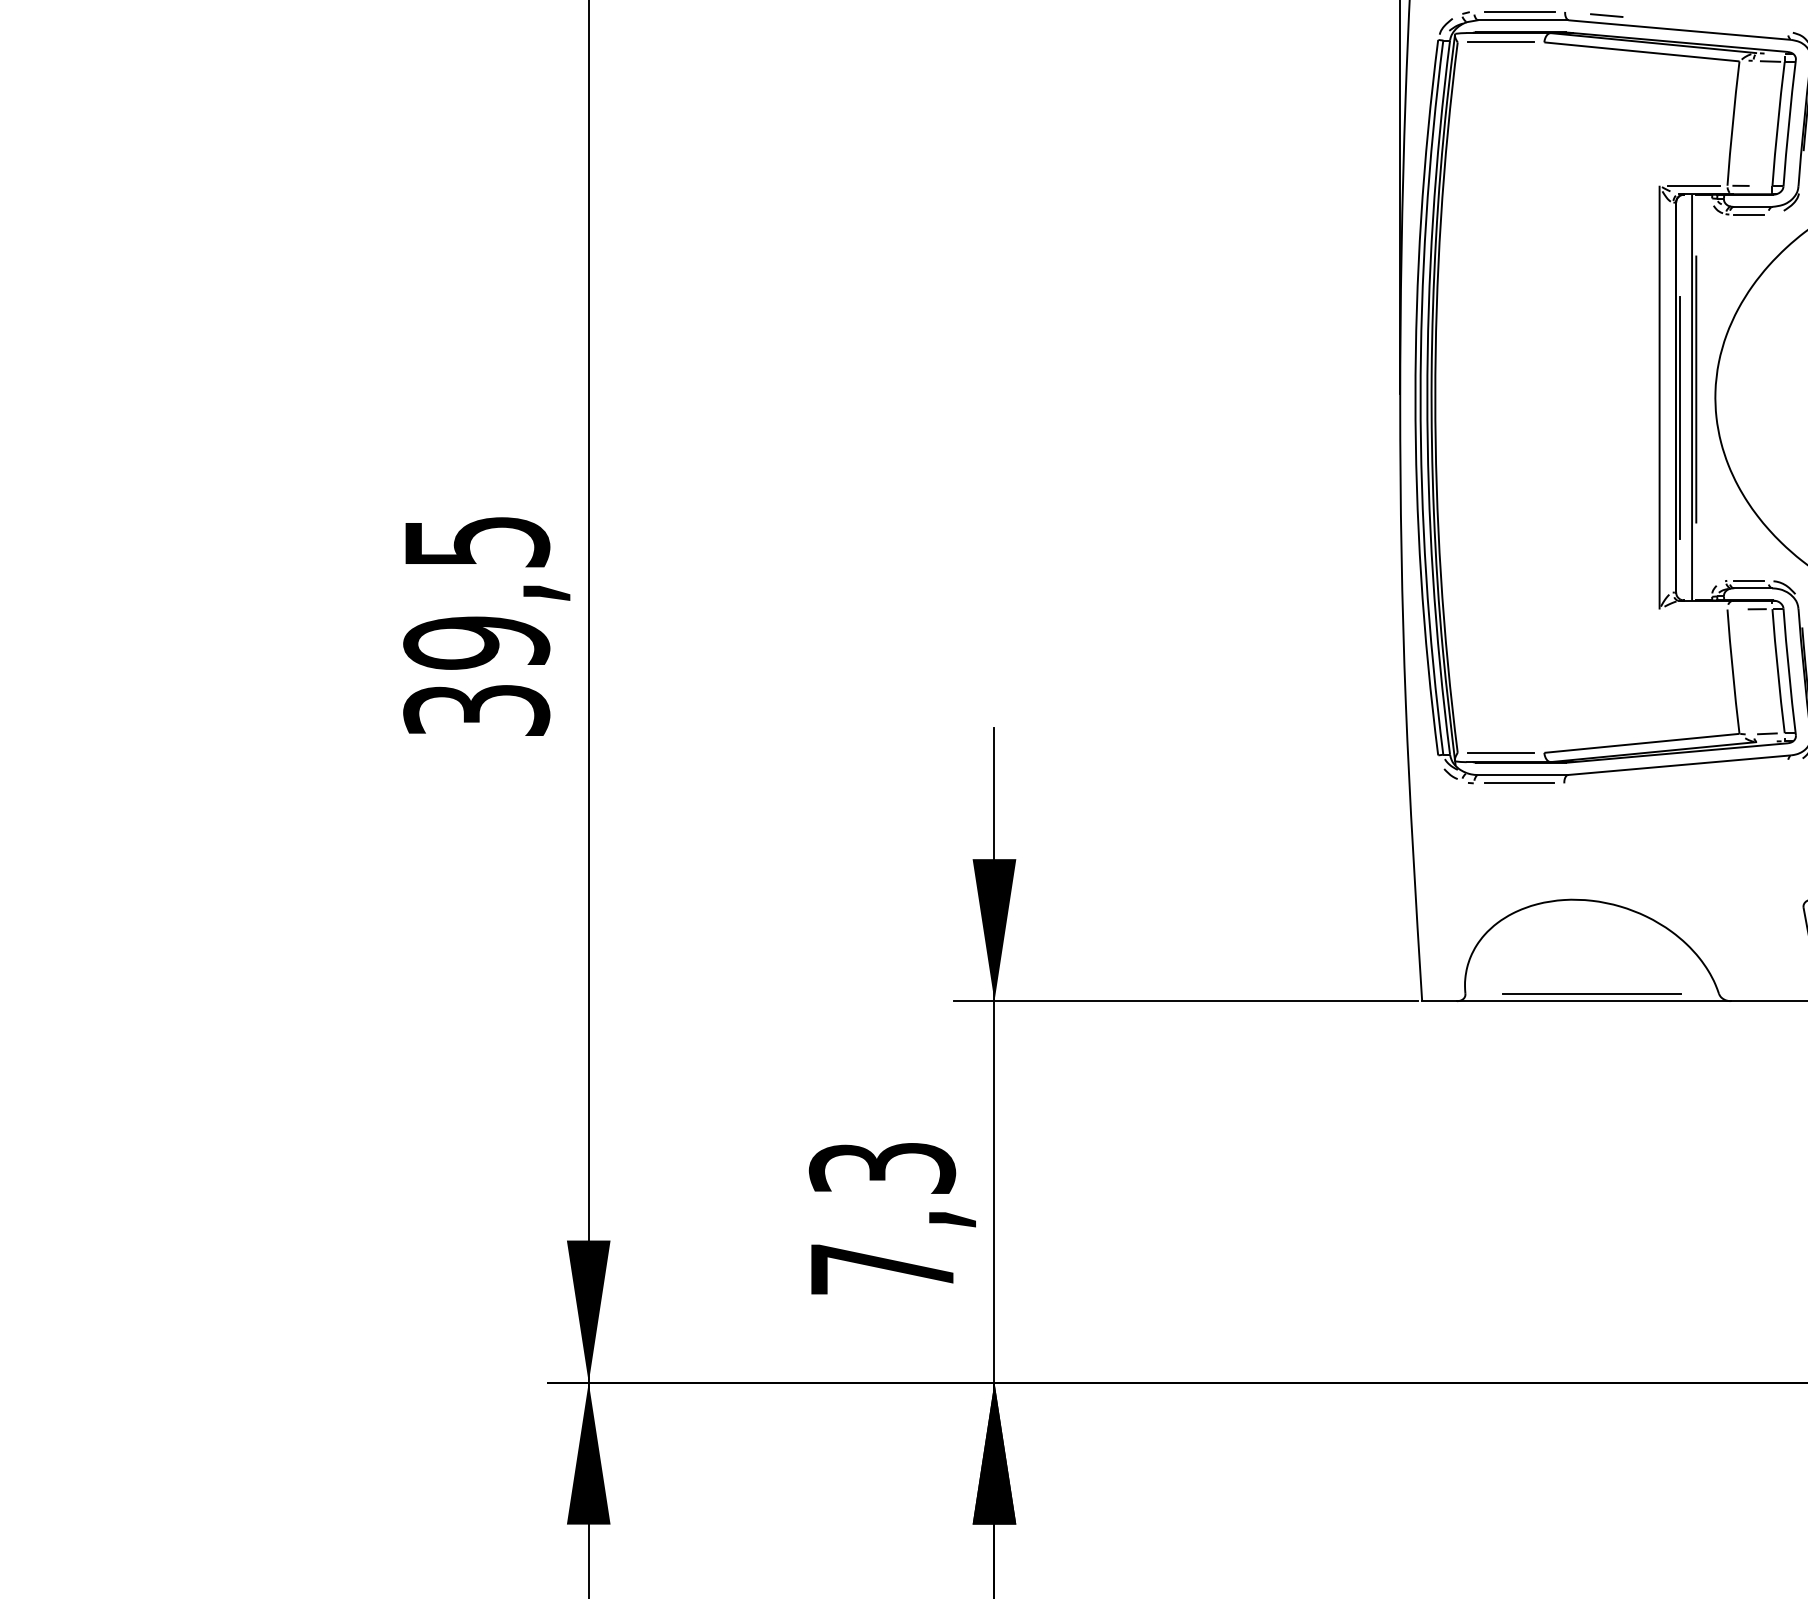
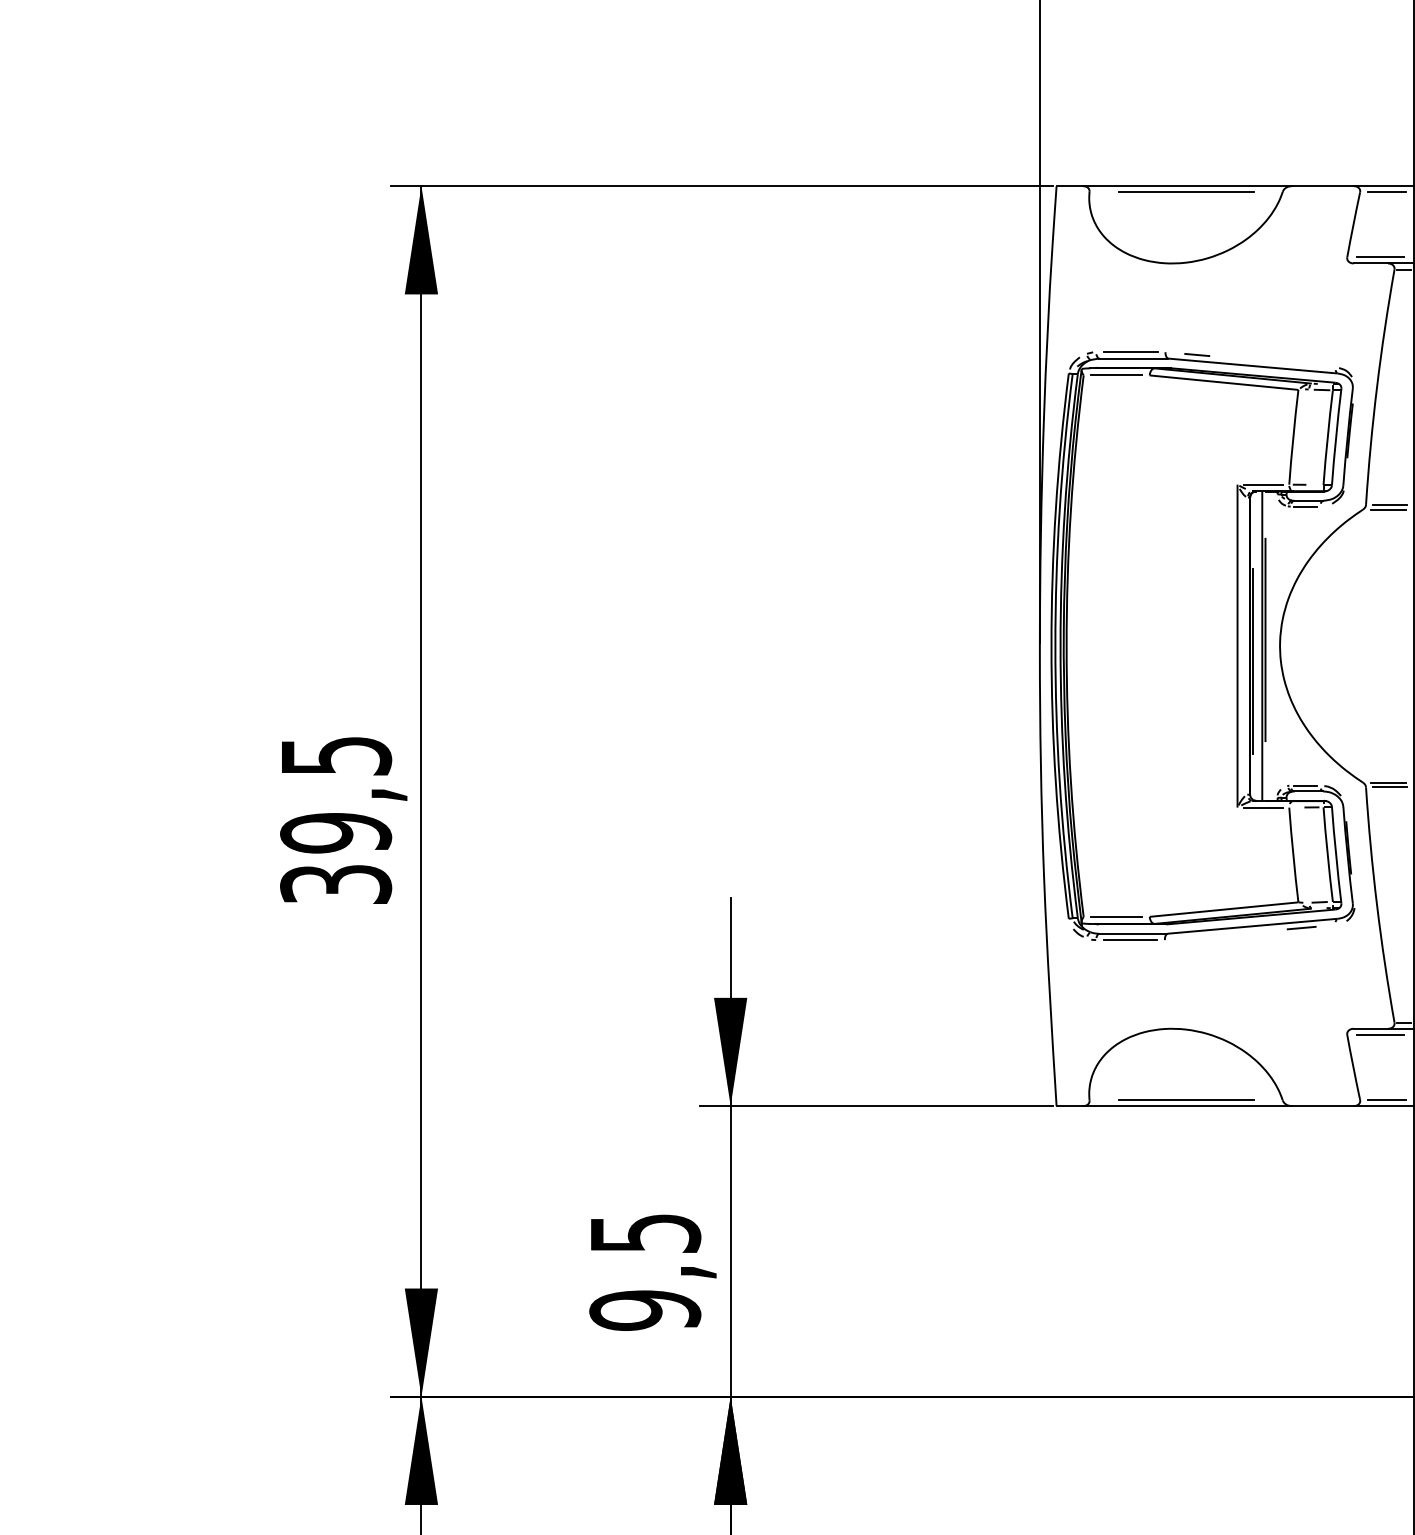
line: (1693, 609) -> (1263, 807), added
line: (1743, 766) -> (1301, 927), added
text: (882, 1219) -> (645, 1272), 7,3 -> 9,5

